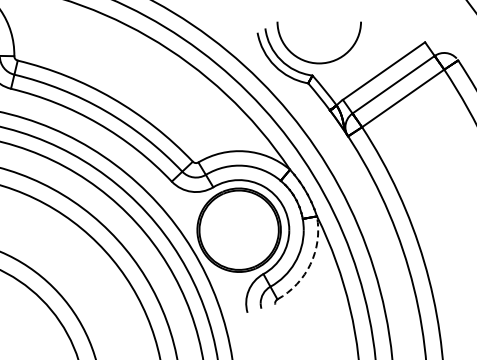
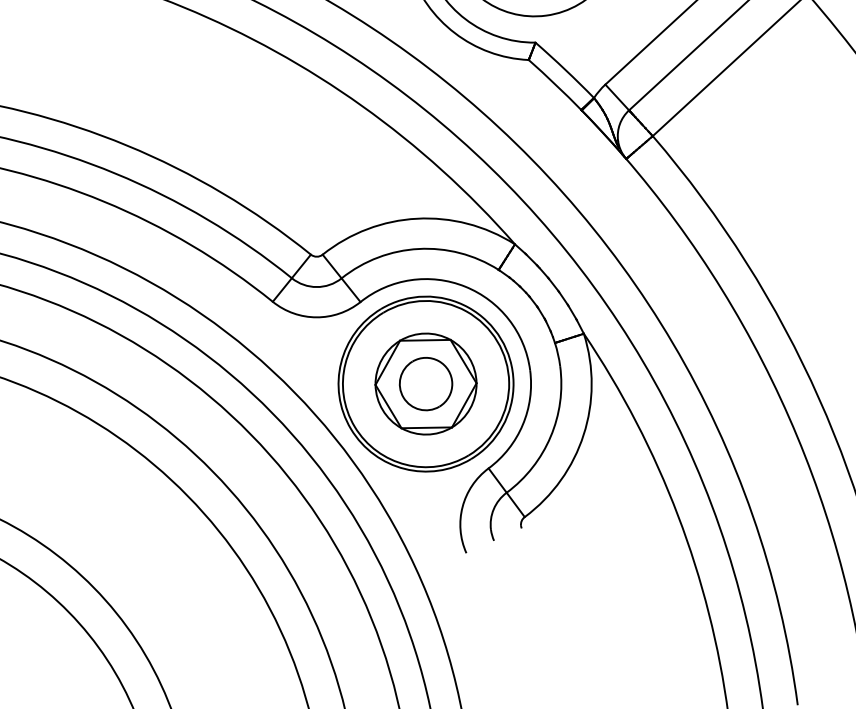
part: (239, 230) -> (426, 384), added
arc: (310, 264) -> (583, 435), dashed -> solid

